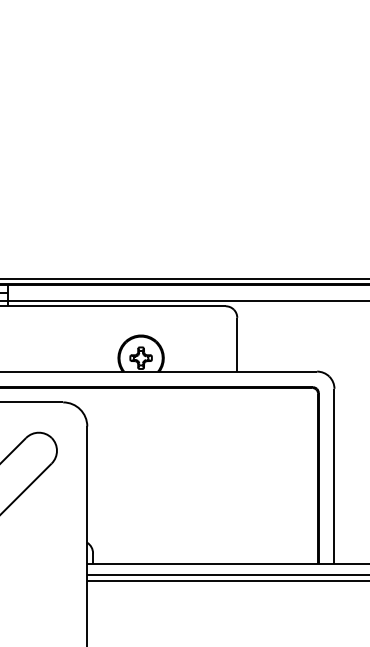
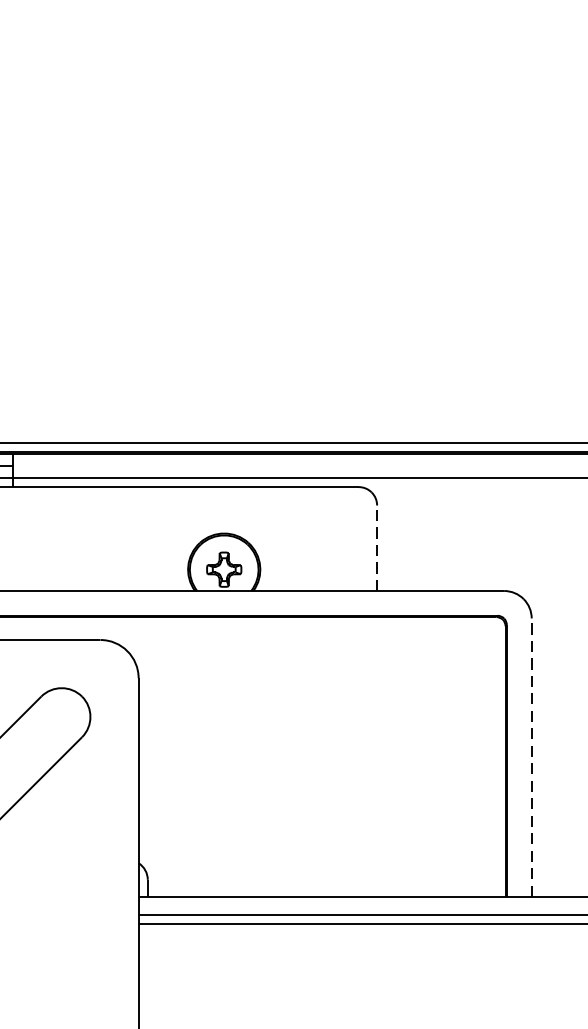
line: (237, 344) -> (377, 547), solid -> dashed
line: (334, 476) -> (531, 757), solid -> dashed

